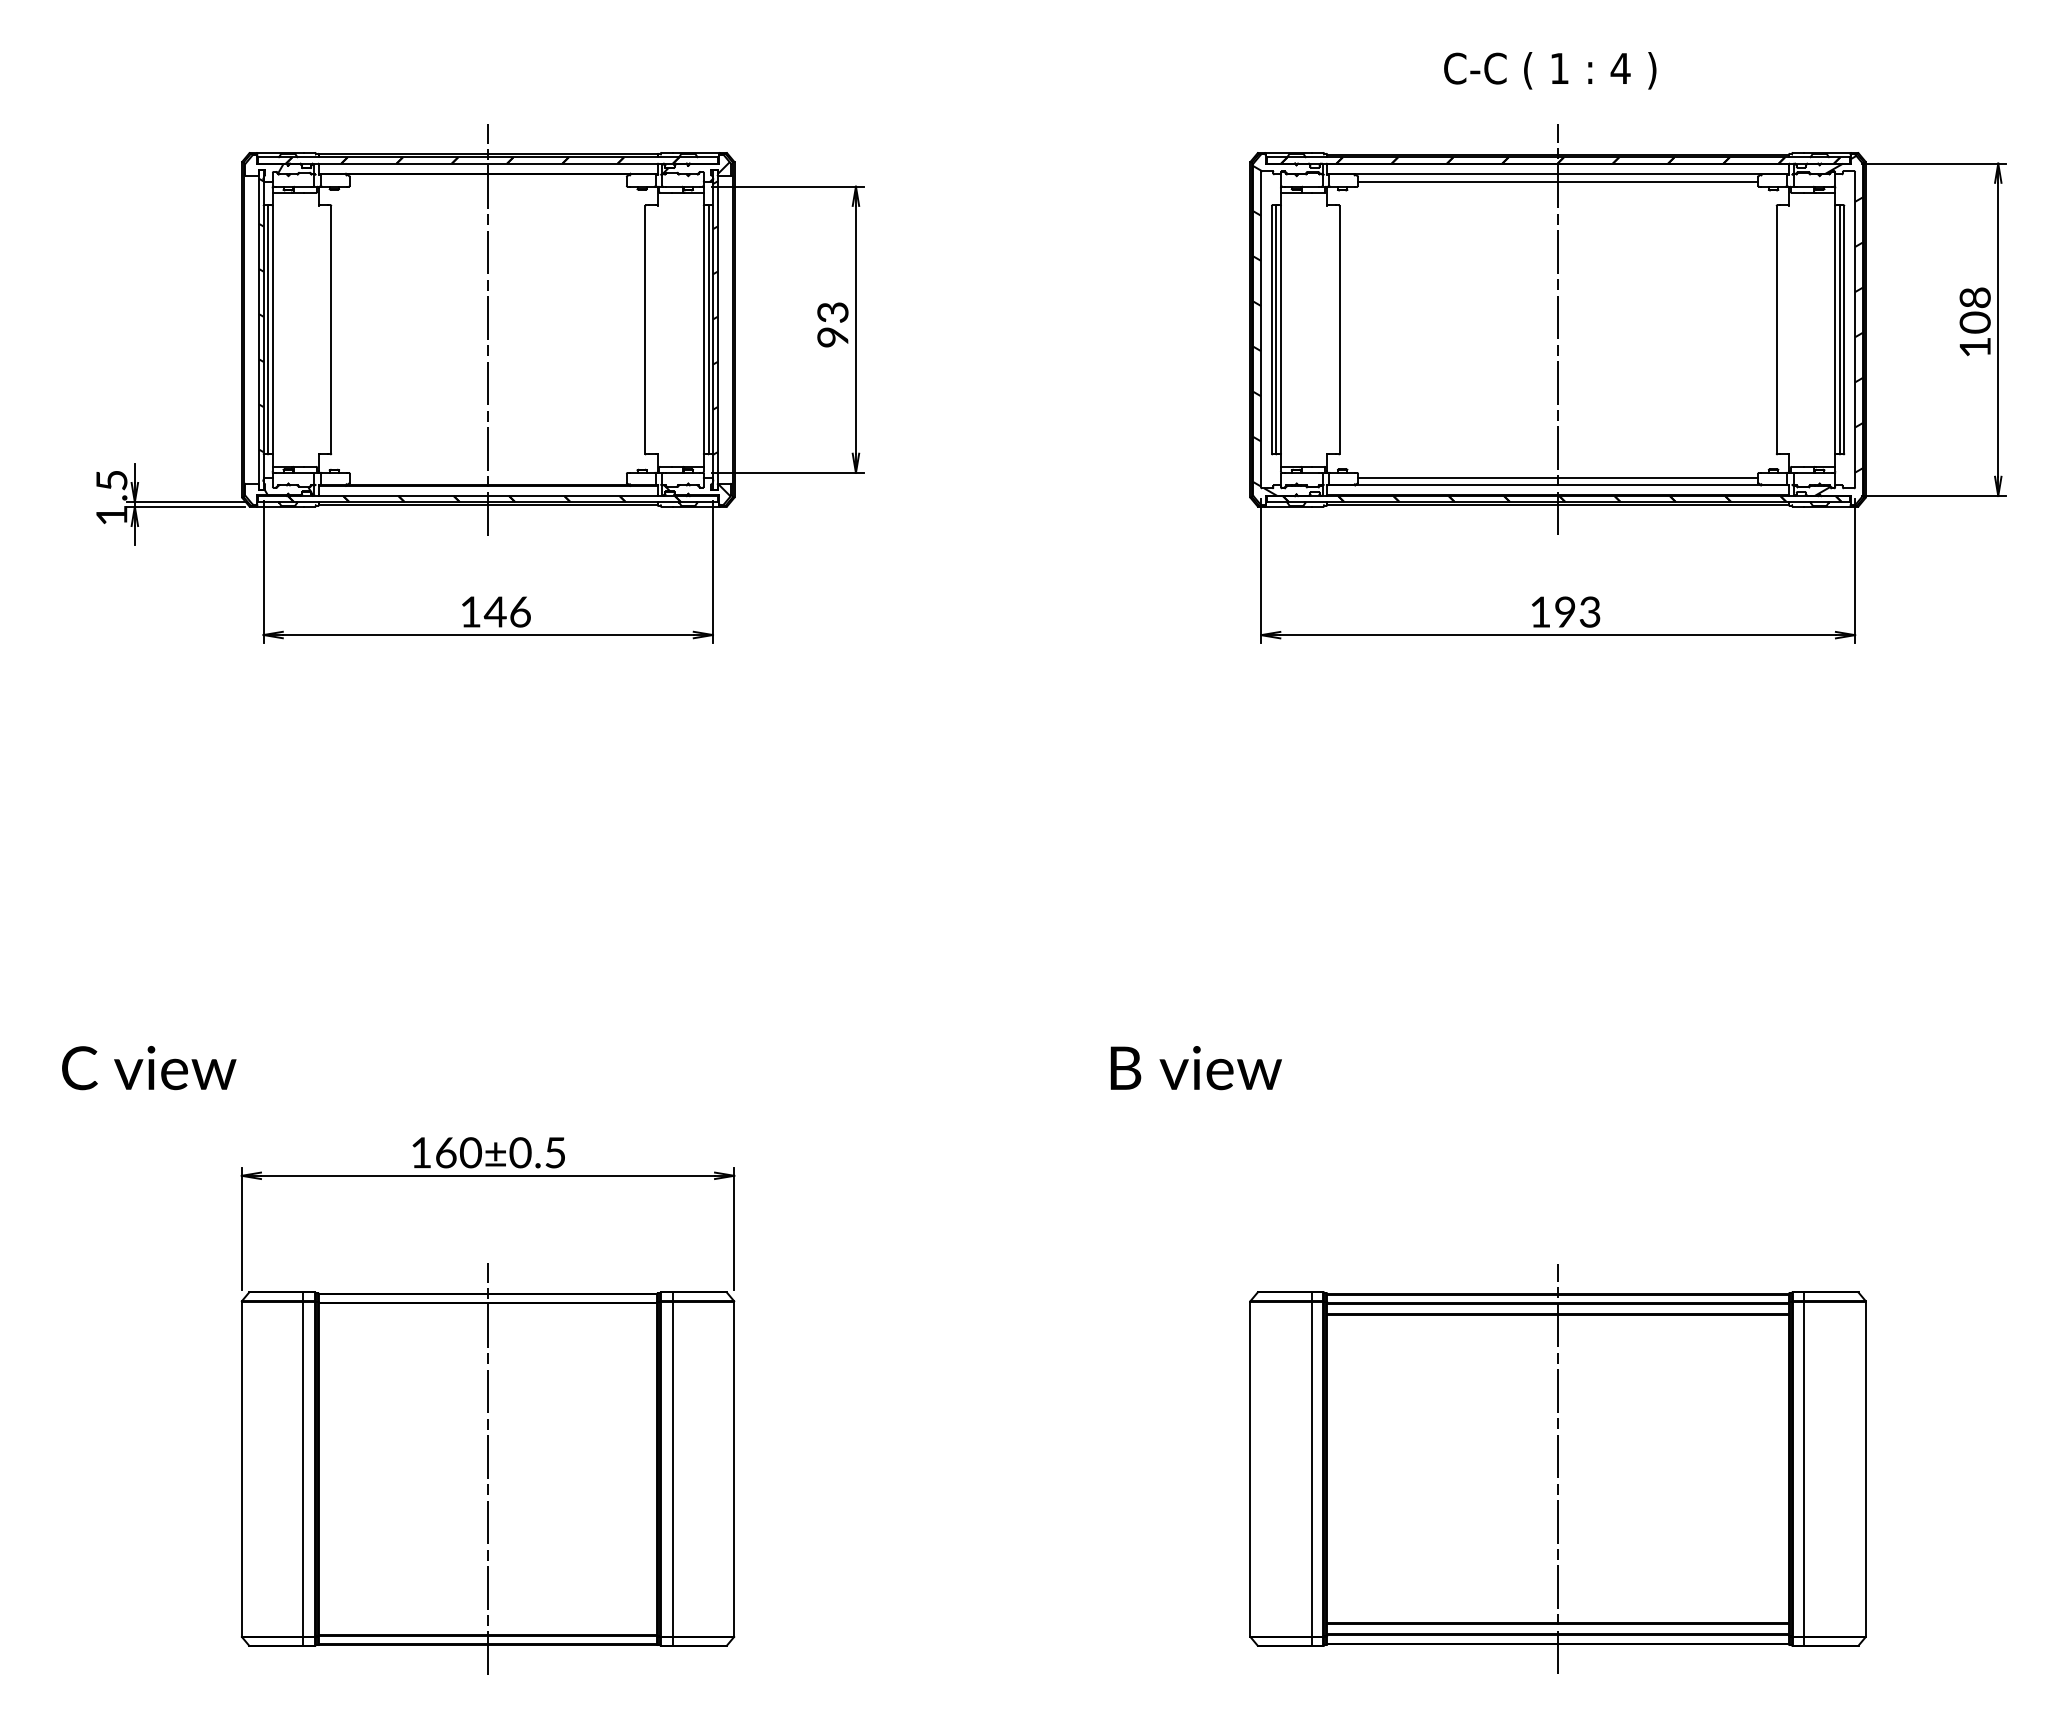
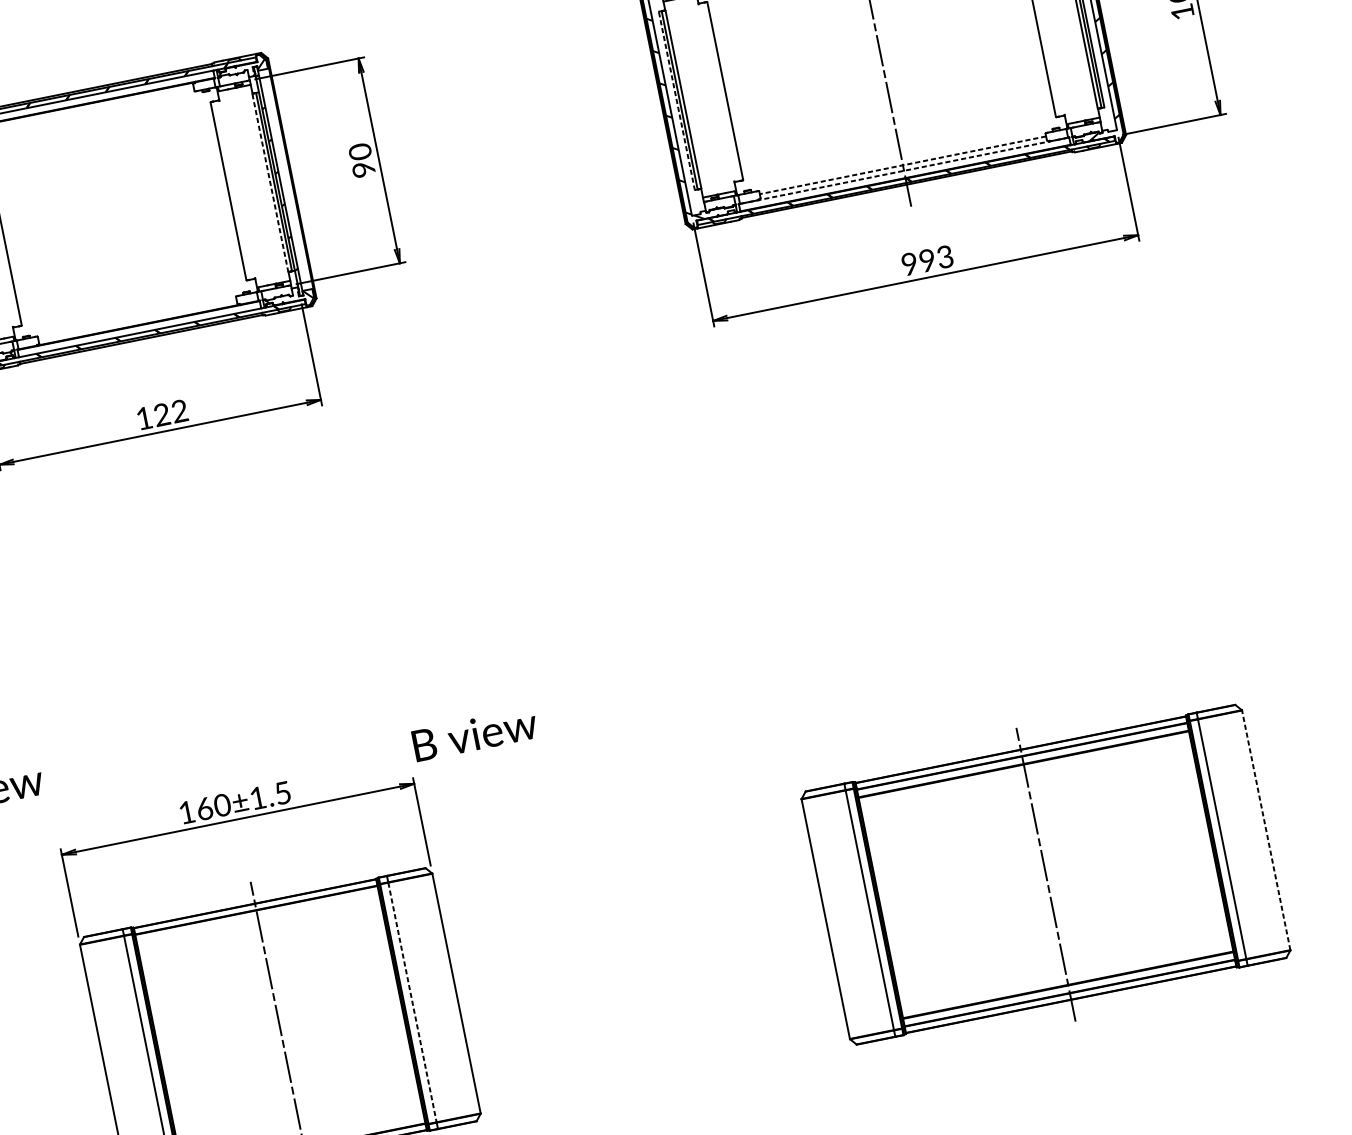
text: (832, 312) -> (359, 151), 93 -> 90
line: (488, 329) -> (116, 213), removed
line: (703, 329) -> (270, 182), solid -> dashed
line: (1271, 329) -> (676, 100), solid -> dashed
line: (1557, 477) -> (902, 165), solid -> dashed
line: (1558, 485) -> (904, 170), solid -> dashed
text: (506, 611) -> (169, 412), 146 -> 122
text: (1540, 611) -> (909, 263), 193 -> 993
text: (1195, 1068) -> (474, 734), moved
text: (520, 1152) -> (257, 797), 160±0.5 -> 160±1.5
line: (1865, 1468) -> (1265, 829), solid -> dashed
line: (672, 1469) -> (412, 1002), solid -> dashed

